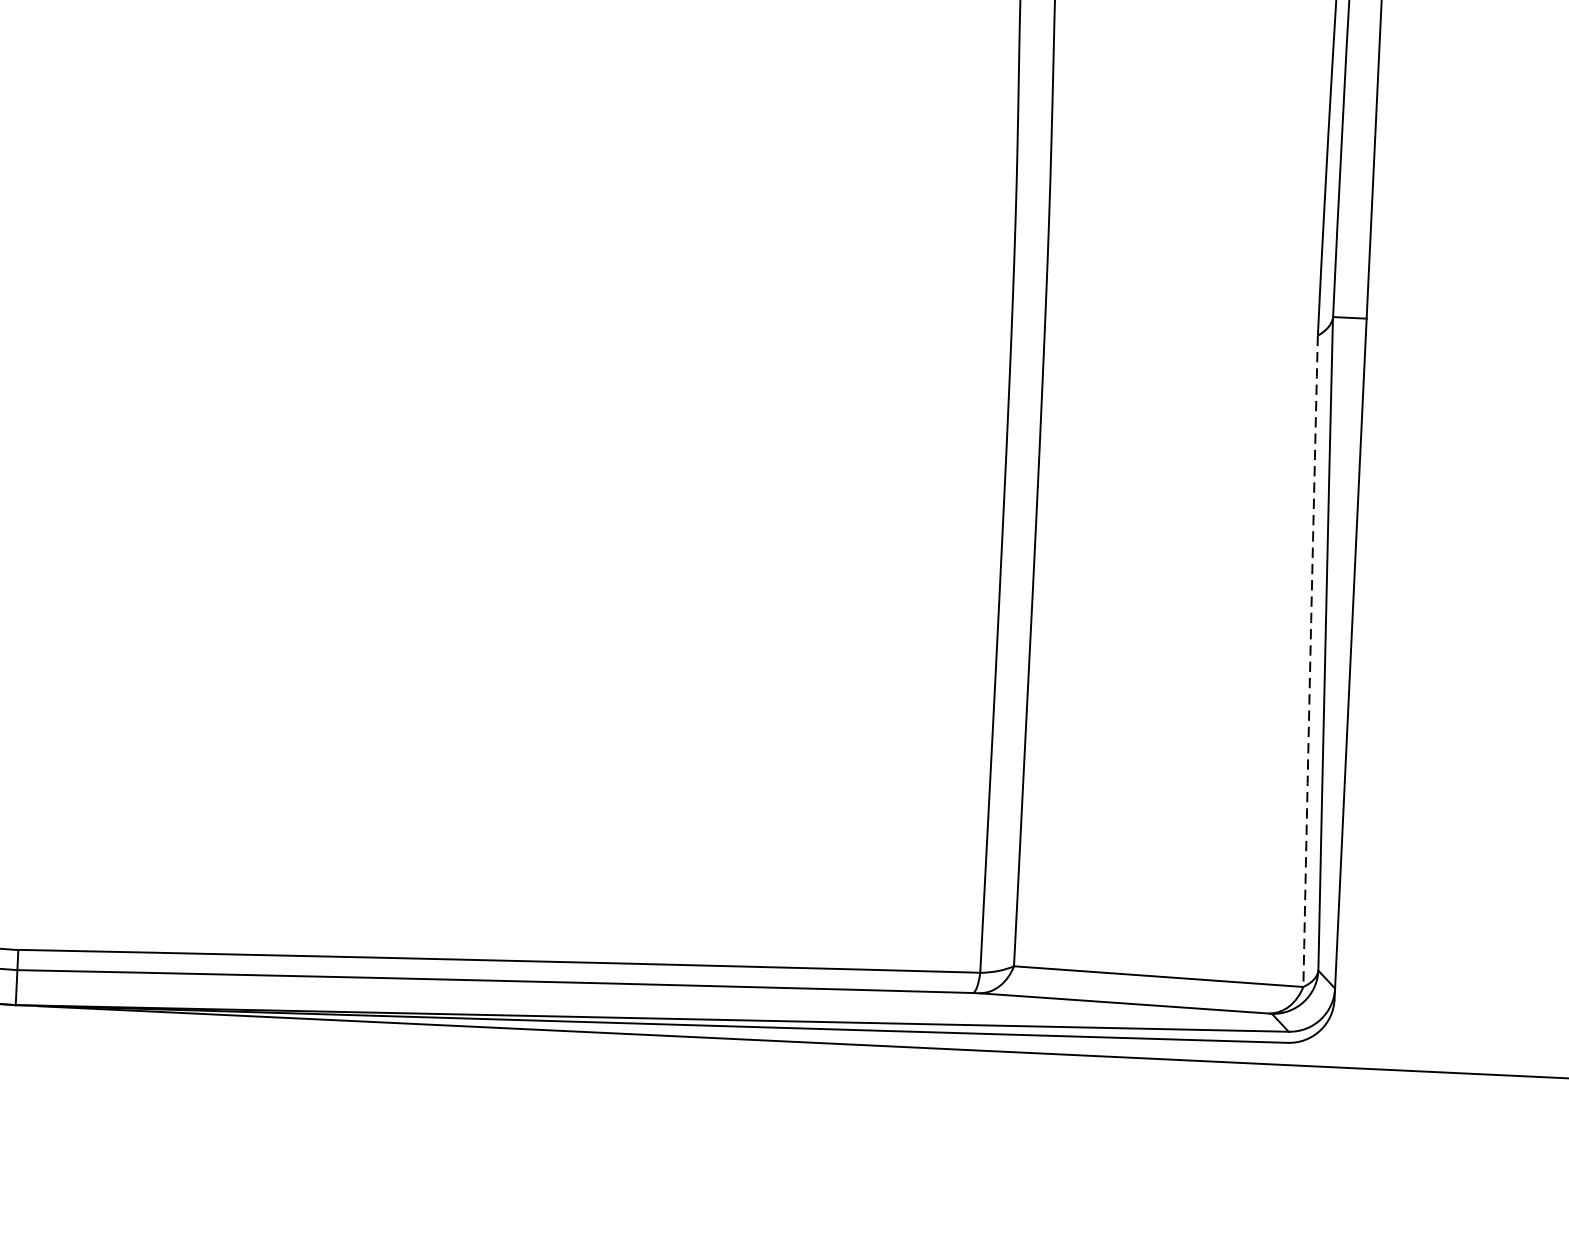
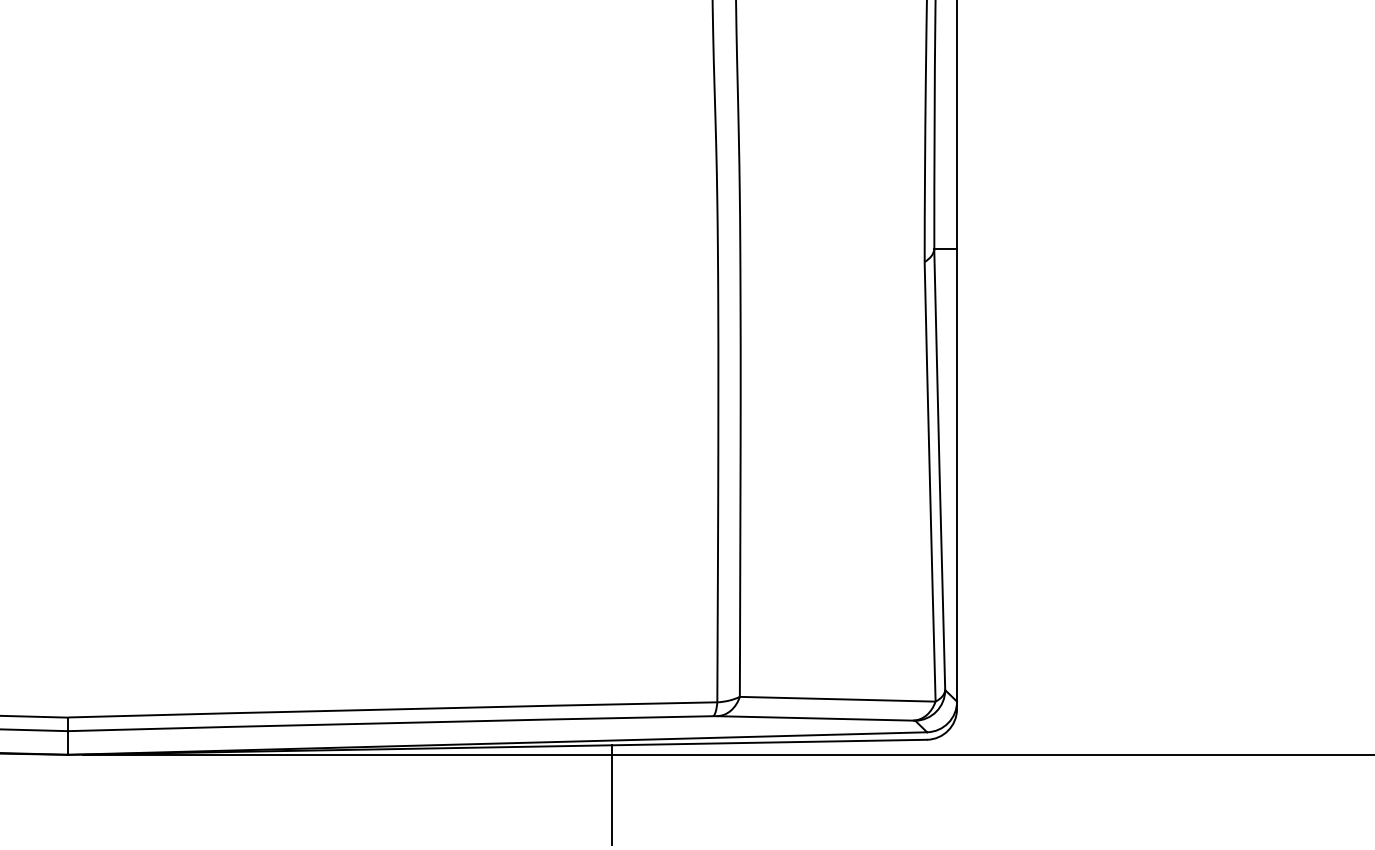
arc: (1309, 660) -> (929, 481), dashed -> solid
line: (818, 1103) -> (612, 795), added

